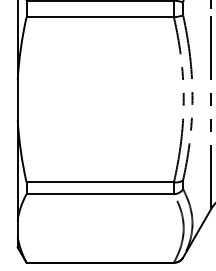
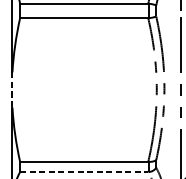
line: (17, 100) -> (12, 90), solid -> dashed
line: (100, 194) -> (84, 172), solid -> dashed

